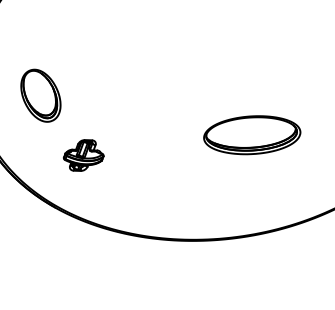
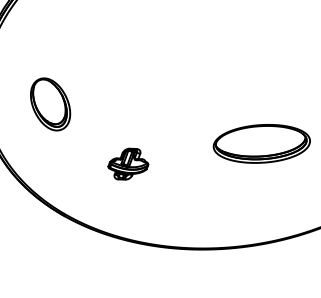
part: (83, 155) -> (128, 164), moved

